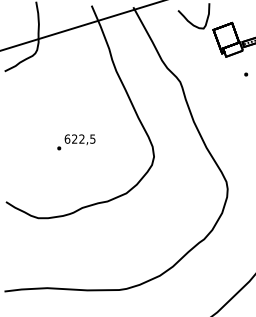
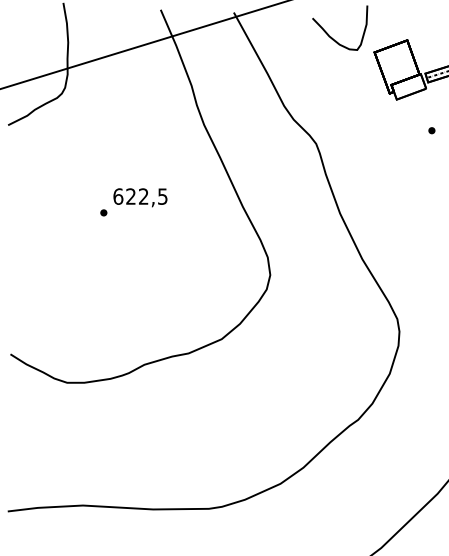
text: (76, 142) -> (134, 202), moved

